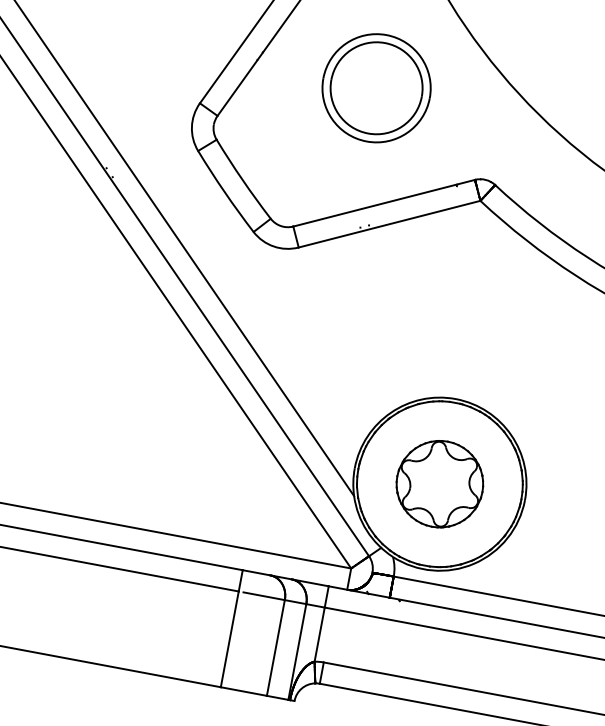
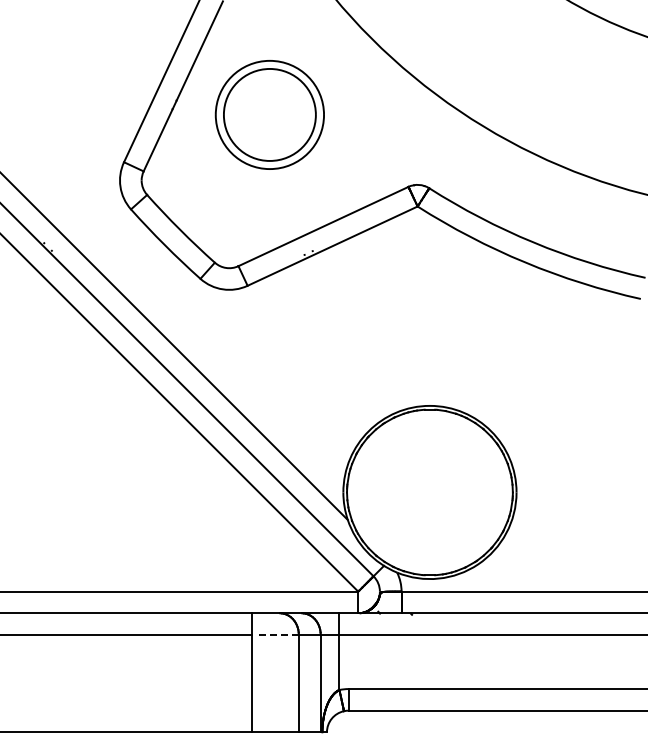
part: (376, 87) -> (269, 114), moved
part: (439, 484) -> (429, 492), removed
line: (263, 595) -> (277, 634), solid -> dashed

